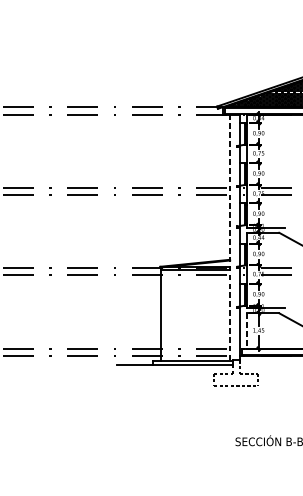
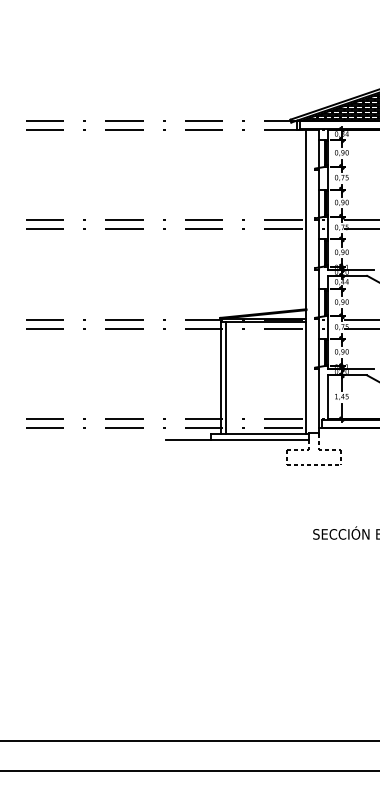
line: (230, 238) -> (306, 282), dashed -> solid
line: (164, 314) -> (225, 377), added
line: (247, 331) -> (327, 397), dashed -> solid

